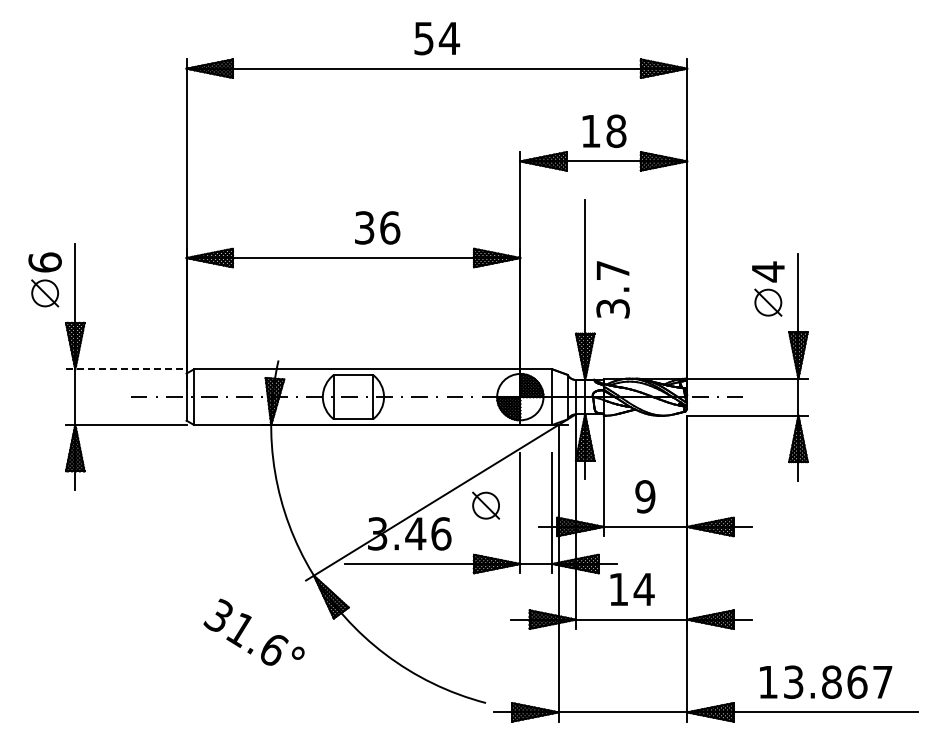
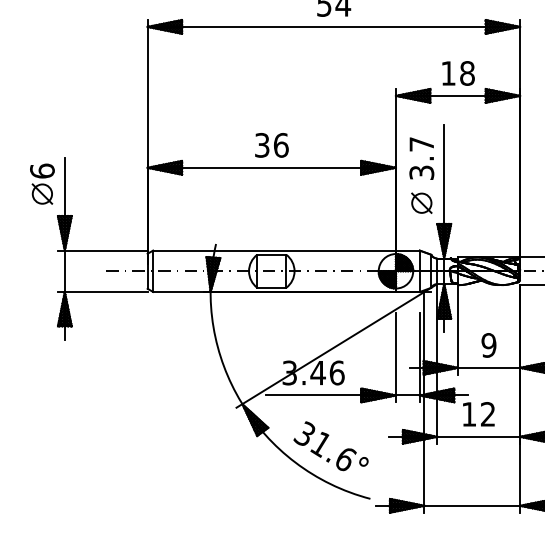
text: (377, 227) -> (271, 145), moved
text: (612, 289) -> (421, 158), moved
line: (126, 369) -> (102, 250), dashed -> solid
part: (486, 505) -> (422, 203), moved
text: (643, 588) -> (487, 413), 14 -> 12
text: (253, 631) -> (330, 445), moved

